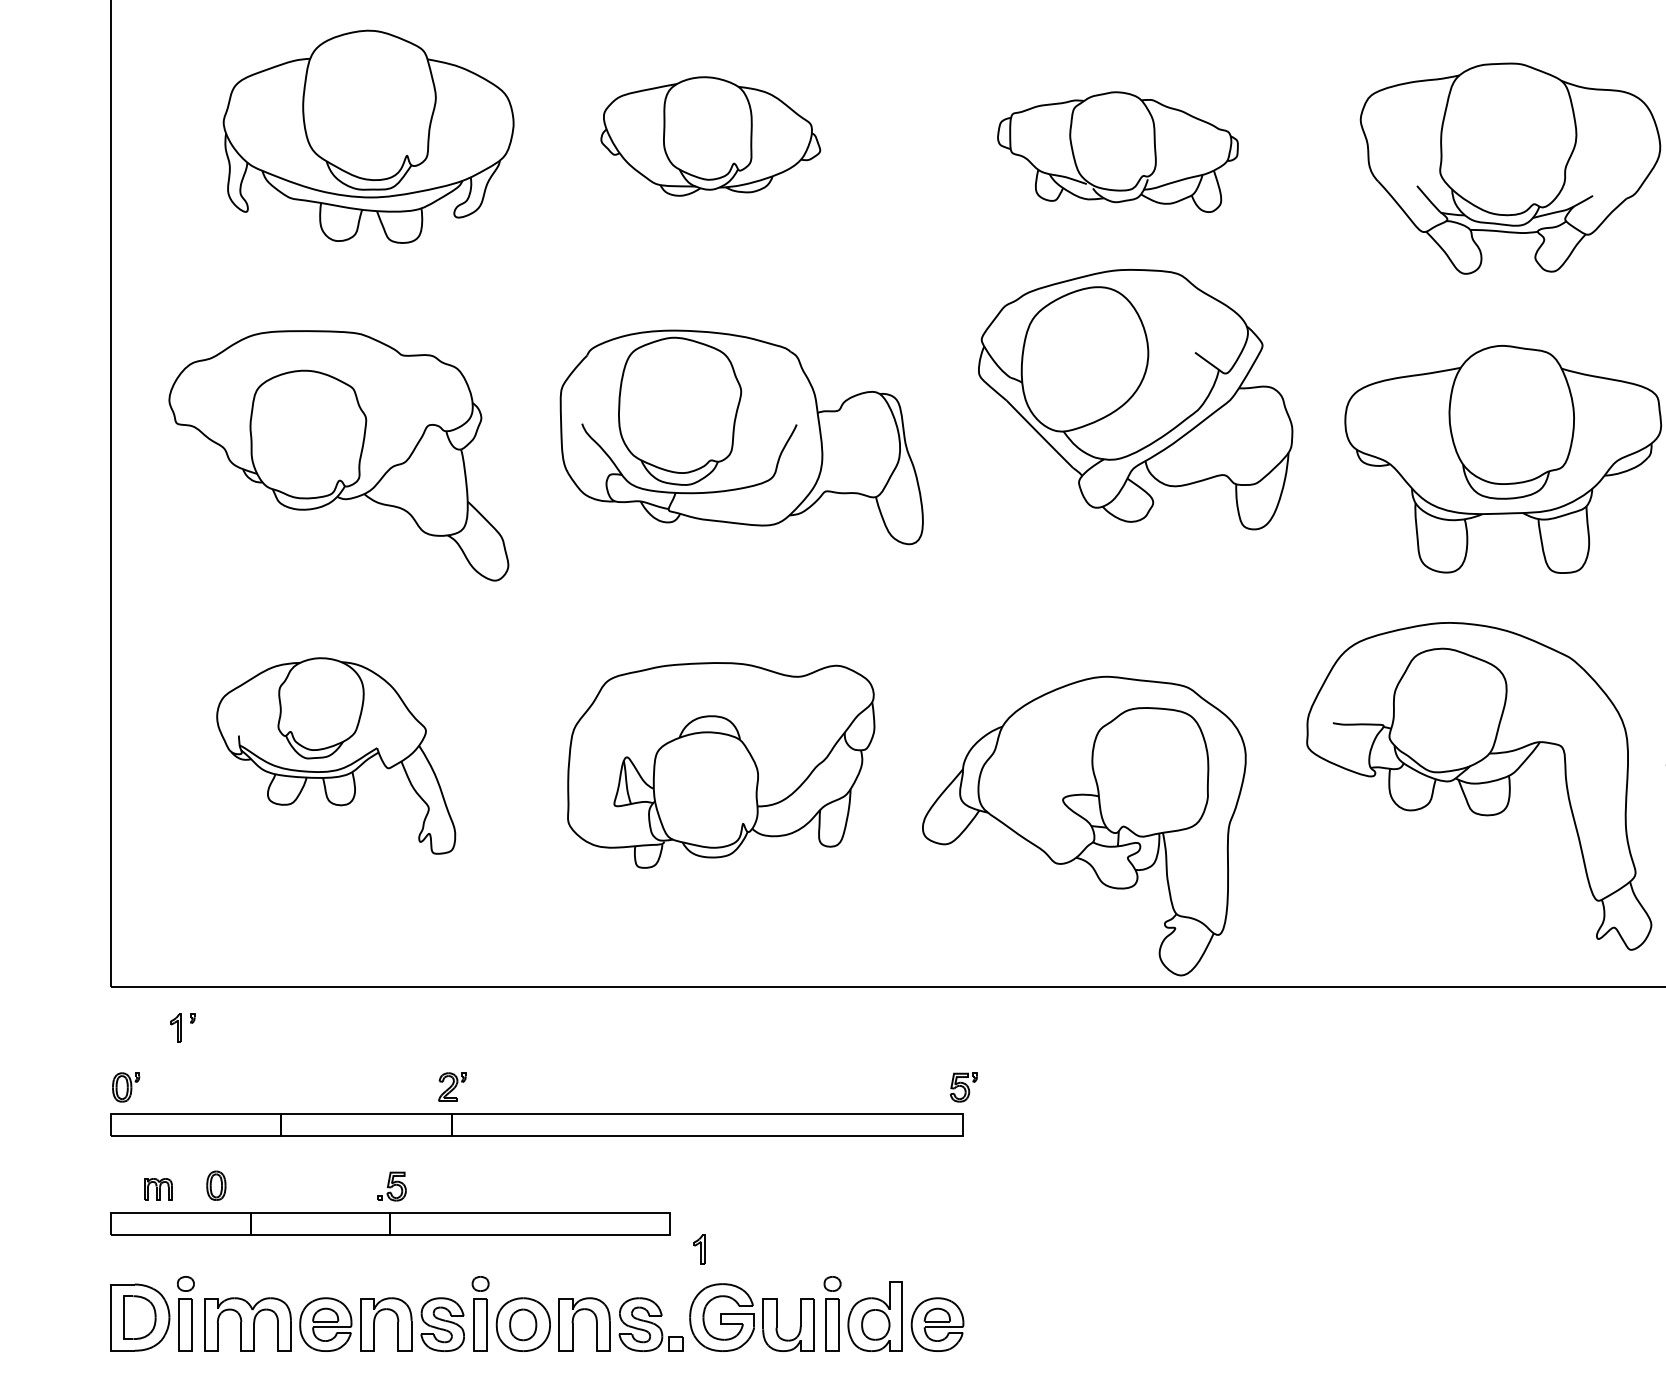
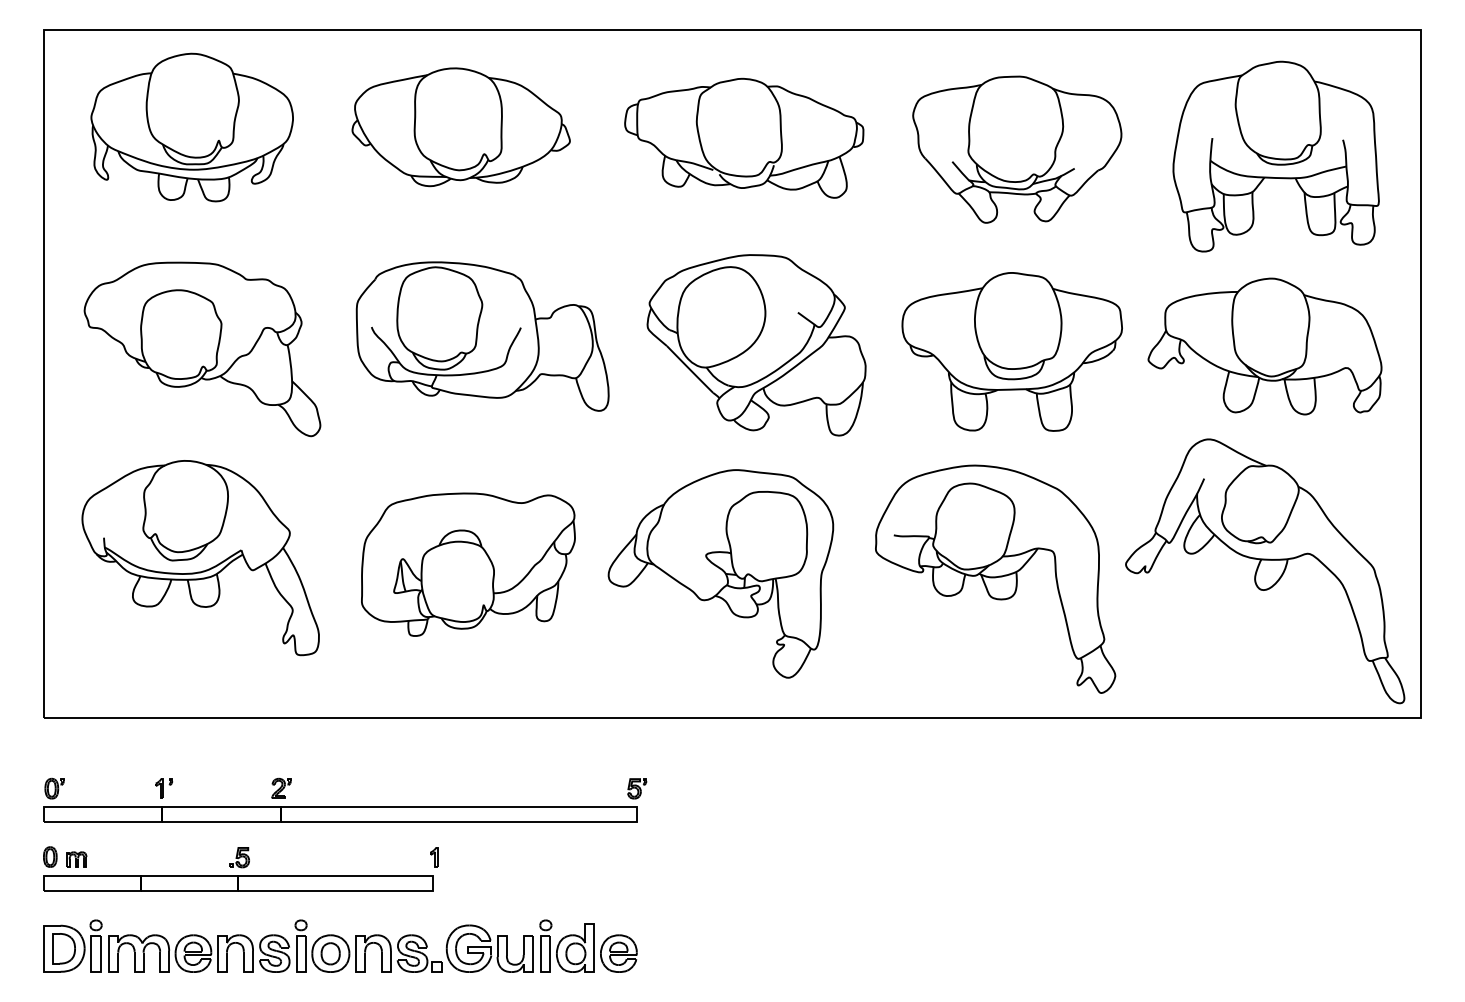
part: (367, 136) -> (191, 127), moved
part: (709, 136) -> (460, 127), size x1.43
part: (1118, 151) -> (744, 137), size x1.43
part: (1135, 399) -> (756, 345), moved
part: (335, 756) -> (200, 558), size x1.43
part: (1083, 825) -> (720, 573), moved
part: (183, 1028) -> (164, 788), moved
part: (216, 1184) -> (50, 856), moved
part: (699, 1249) -> (434, 857), moved

